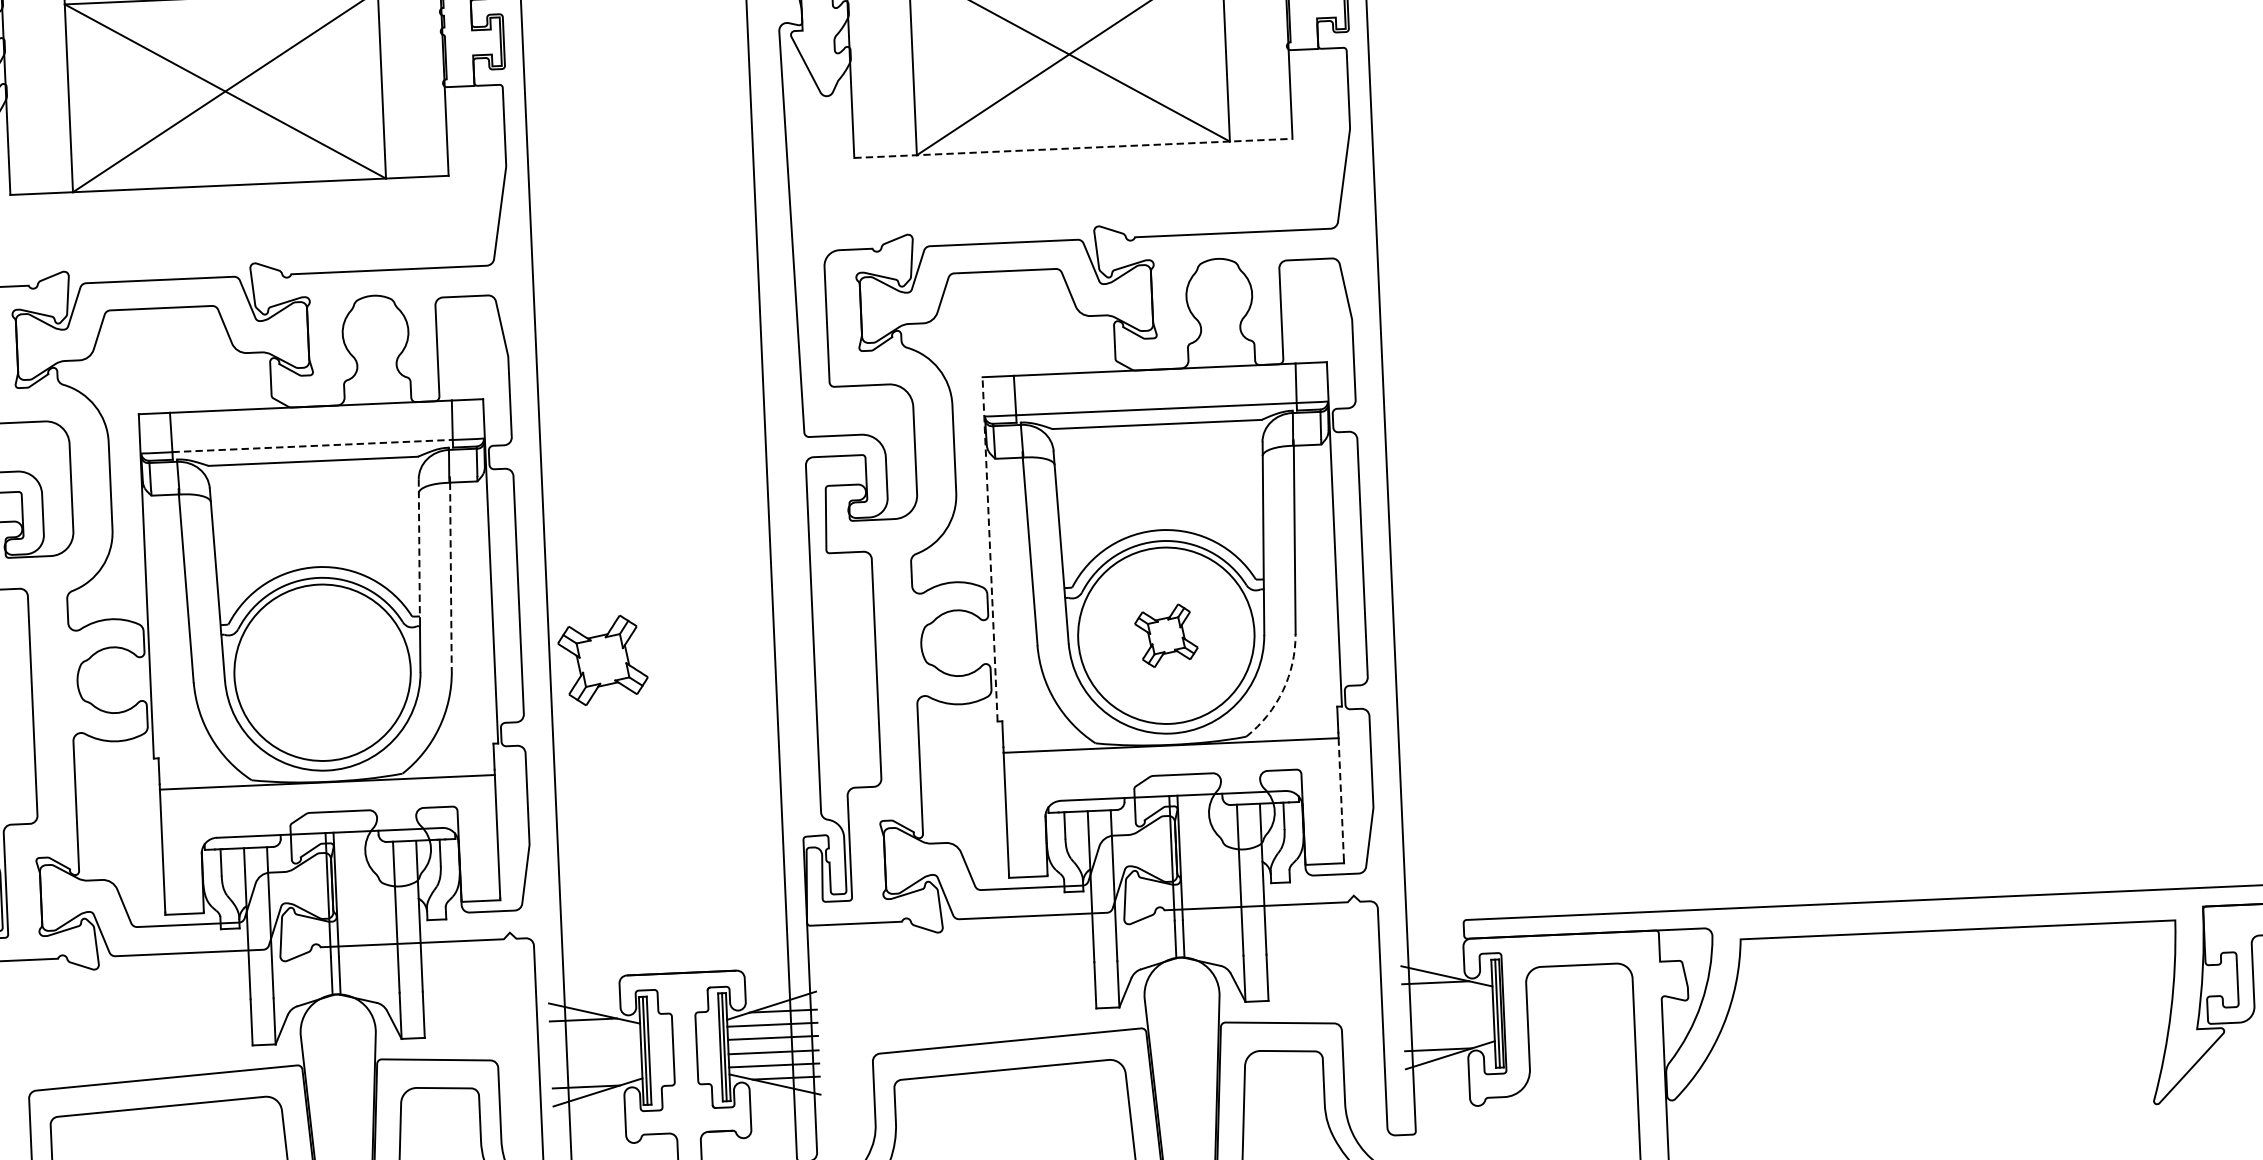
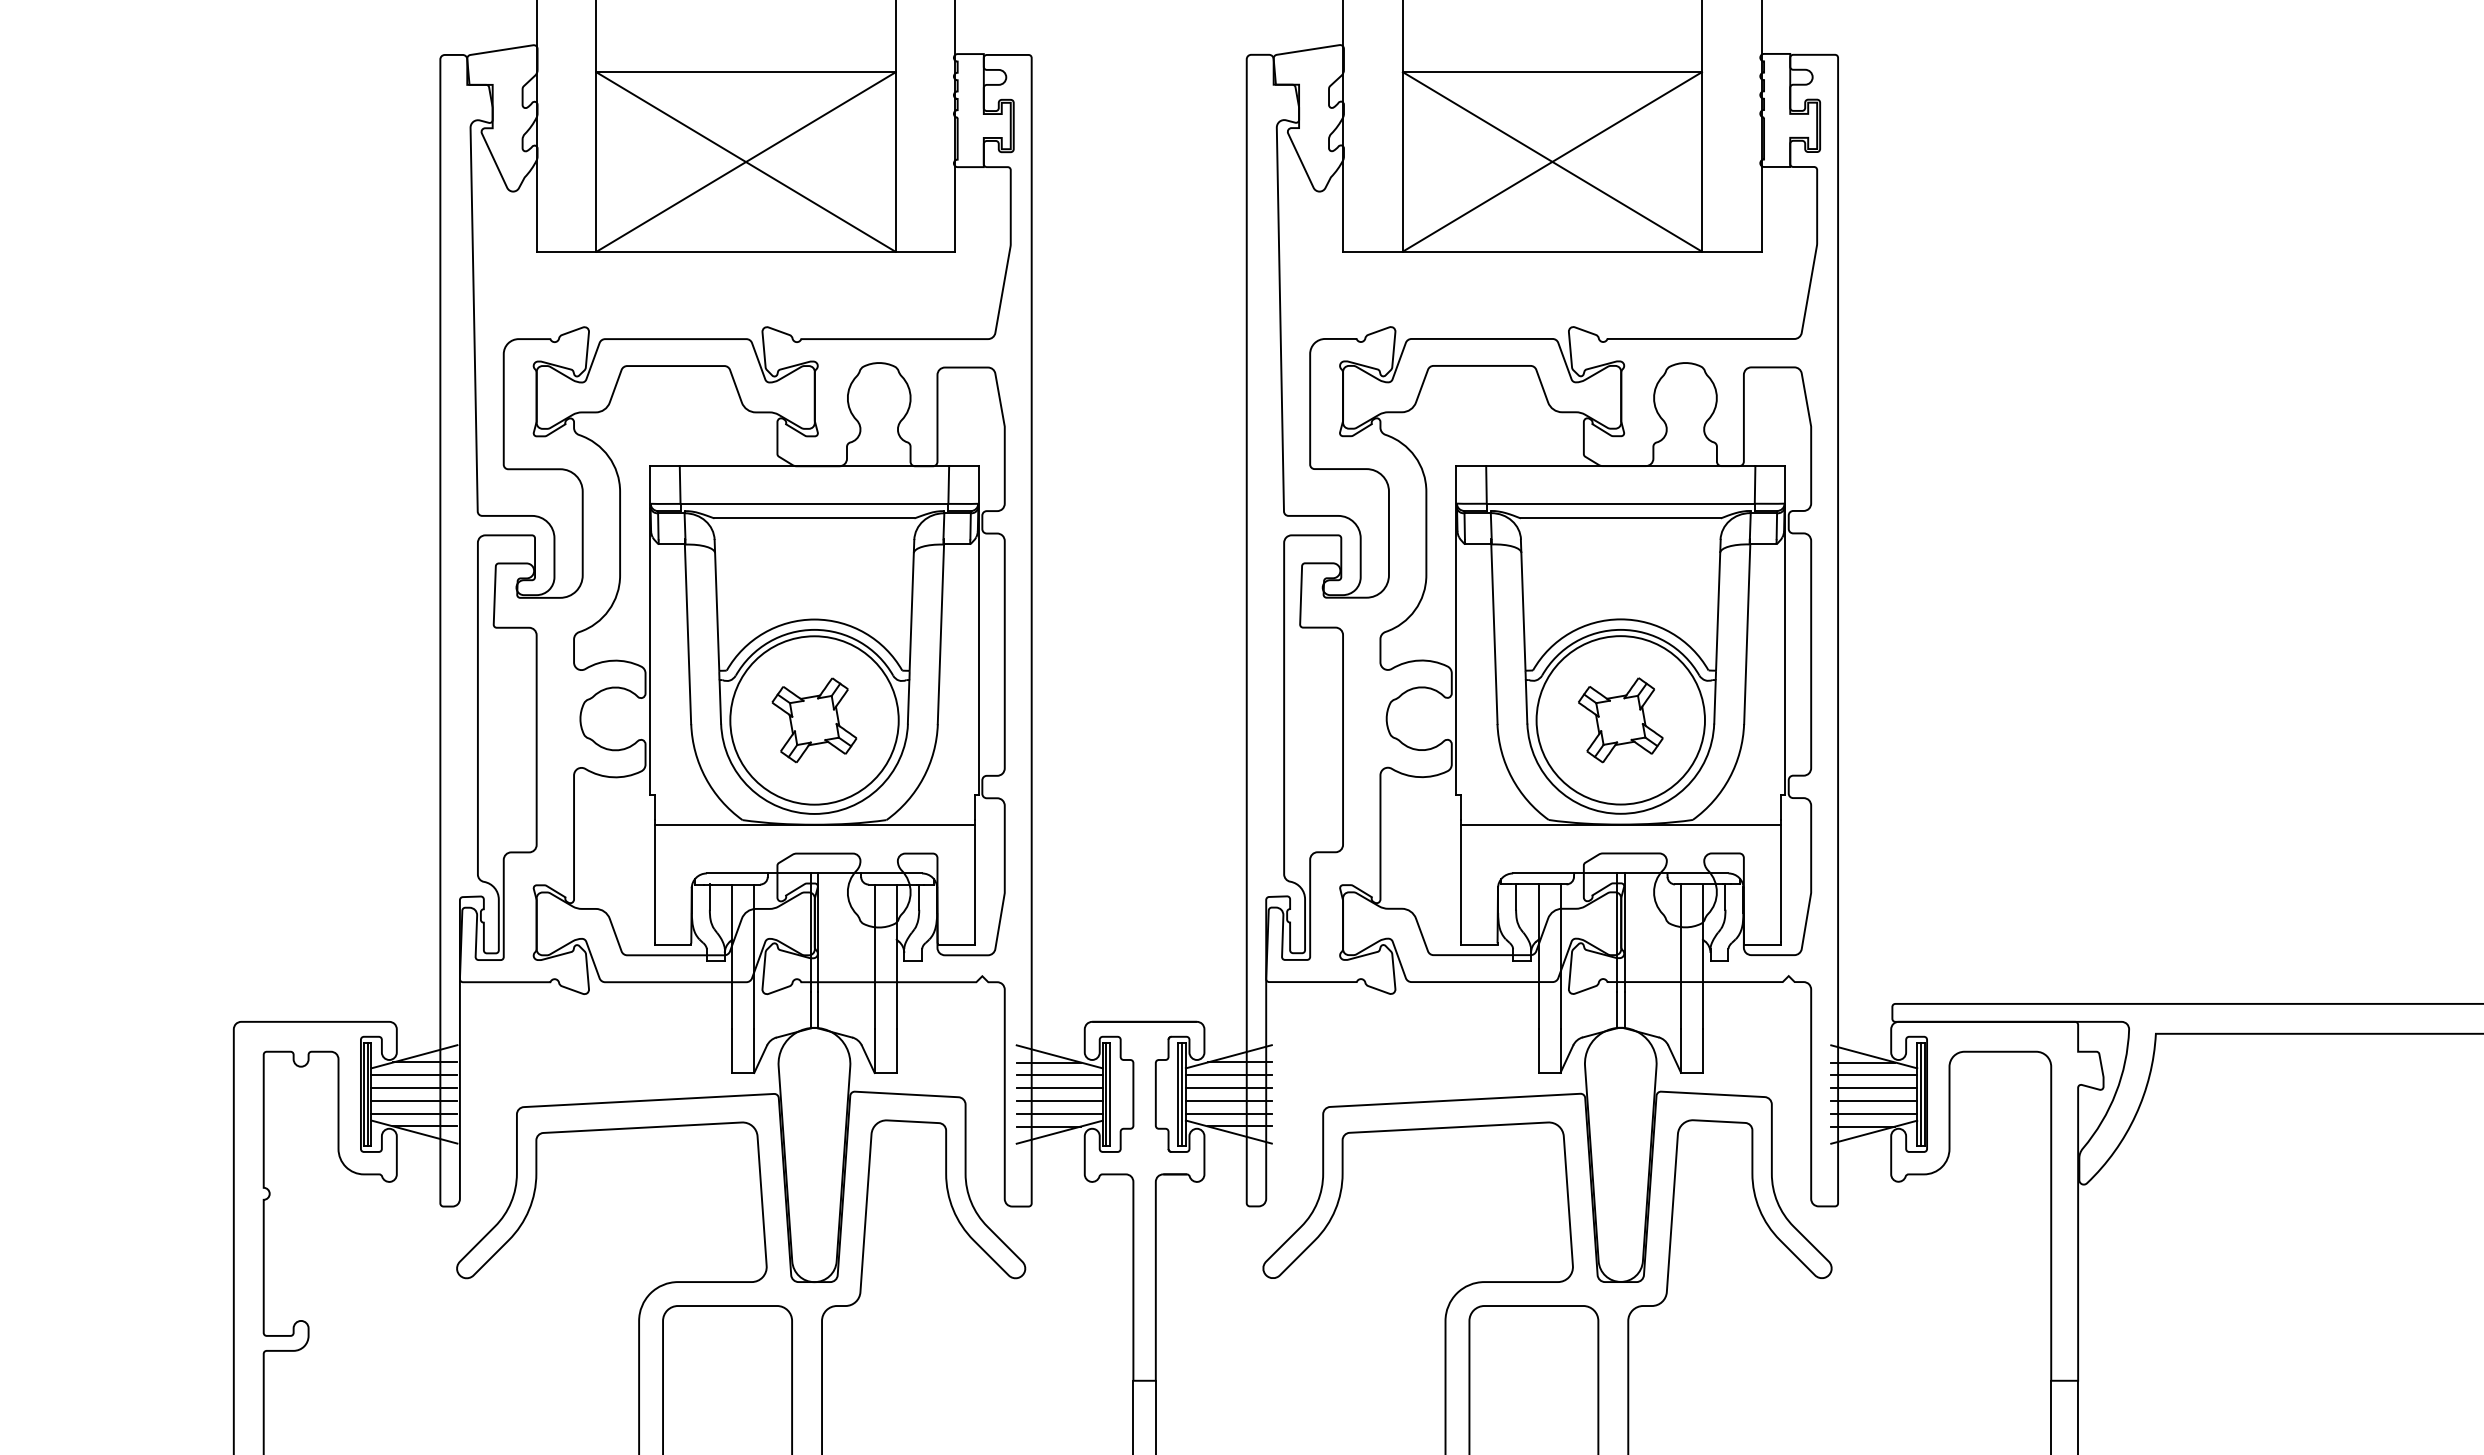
line: (1073, 148) -> (1552, 251), dashed -> solid
line: (312, 445) -> (814, 503), dashed -> solid
line: (418, 547) -> (911, 605), dashed -> solid
line: (990, 549) -> (1456, 630), dashed -> solid
line: (450, 577) -> (940, 634), dashed -> solid
part: (1166, 635) -> (1620, 720), size x1.43
part: (603, 660) -> (814, 720), moved
arc: (1282, 690) -> (1729, 777), dashed -> solid
line: (1340, 799) -> (1780, 883), dashed -> solid
line: (1448, 995) -> (1874, 1075), added
line: (1448, 1008) -> (1874, 1087), added
line: (1449, 1023) -> (1874, 1101), added
line: (595, 1033) -> (1059, 1075), added
line: (1449, 1035) -> (1874, 1113), added
line: (595, 1045) -> (1059, 1087), added
line: (596, 1060) -> (1059, 1101), added
line: (596, 1072) -> (1059, 1113), added

